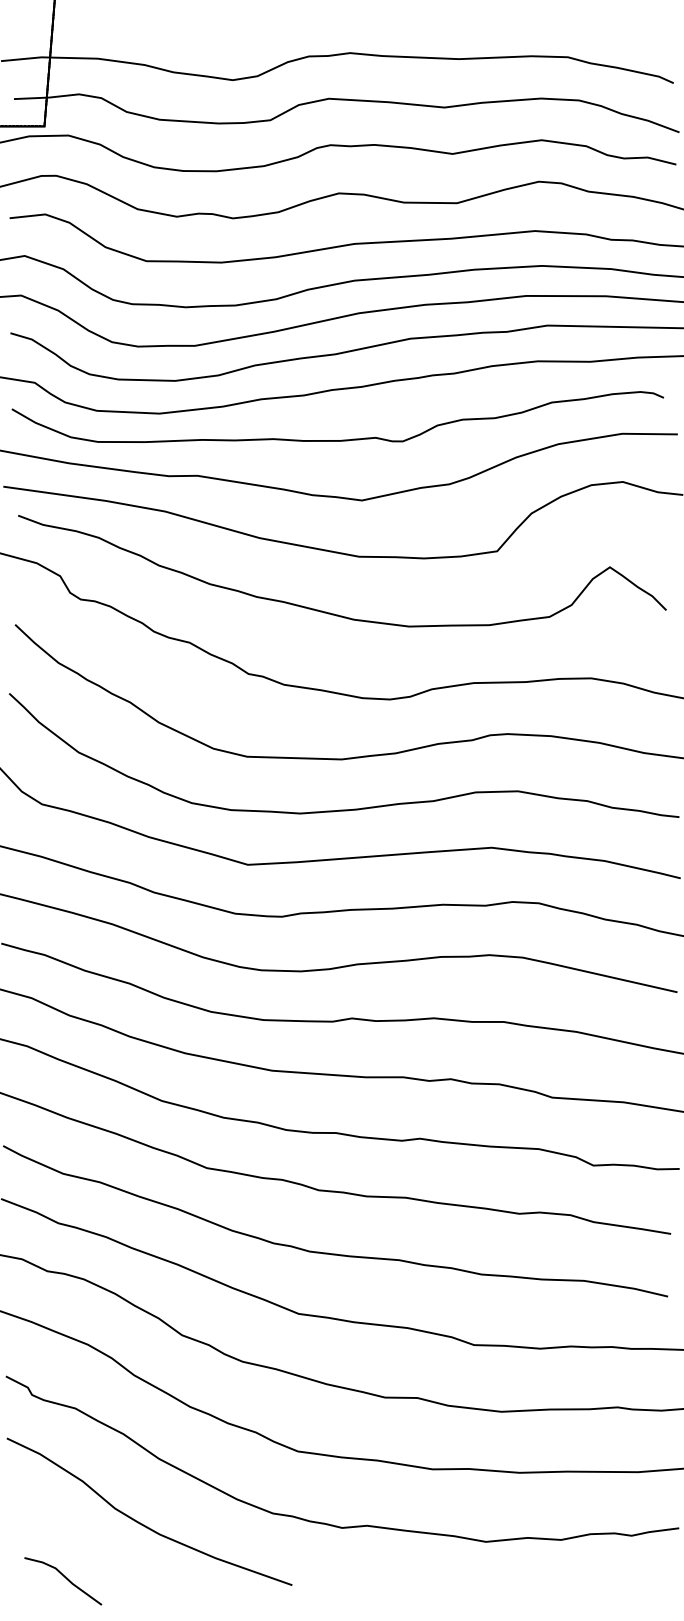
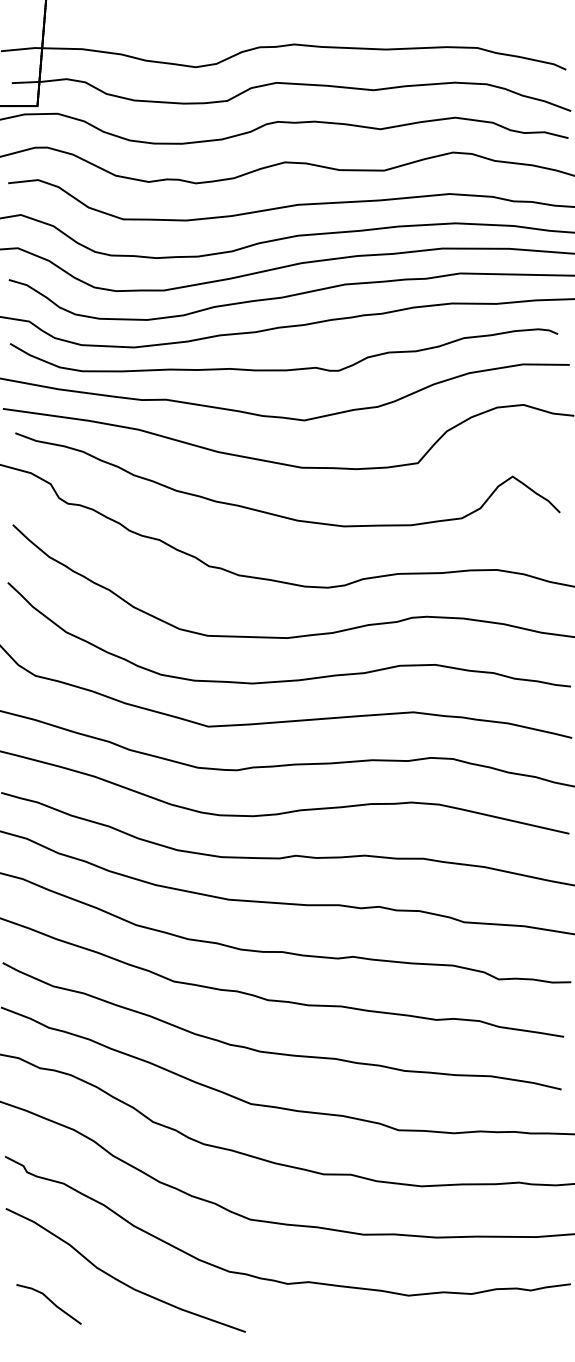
line: (65, 1578) -> (50, 1302), moved

